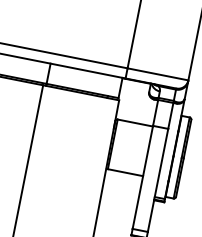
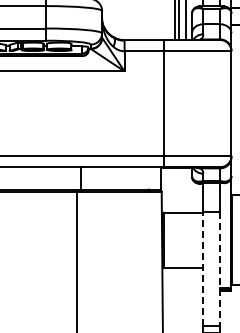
line: (143, 176) -> (203, 268), solid -> dashed
line: (158, 180) -> (220, 269), solid -> dashed

